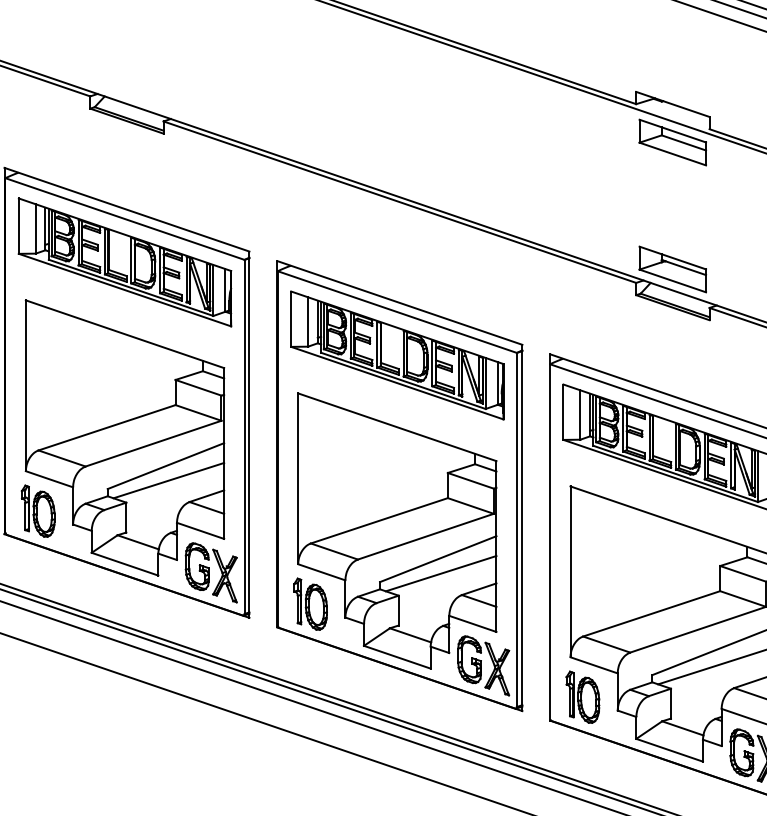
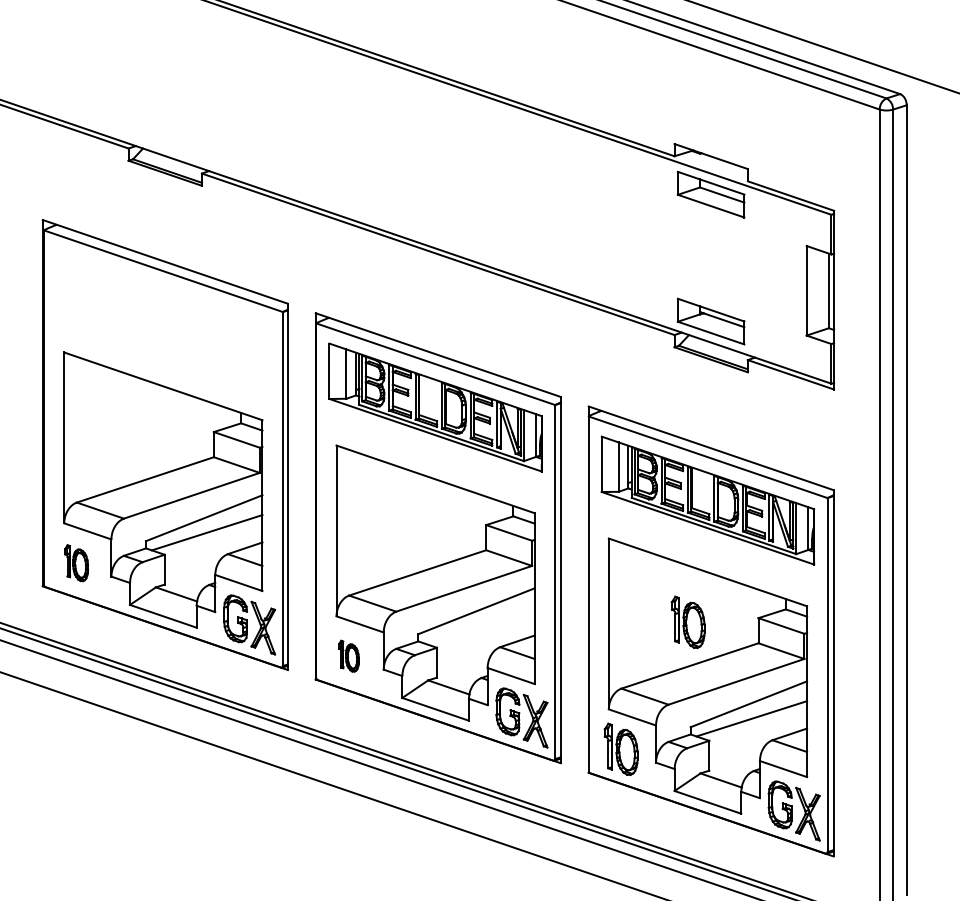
part: (125, 262) -> (163, 314), removed
part: (38, 510) -> (76, 562), size x0.7
part: (649, 569) -> (687, 621), added
line: (441, 573) -> (479, 625), removed
part: (310, 603) -> (348, 655), size x0.6

